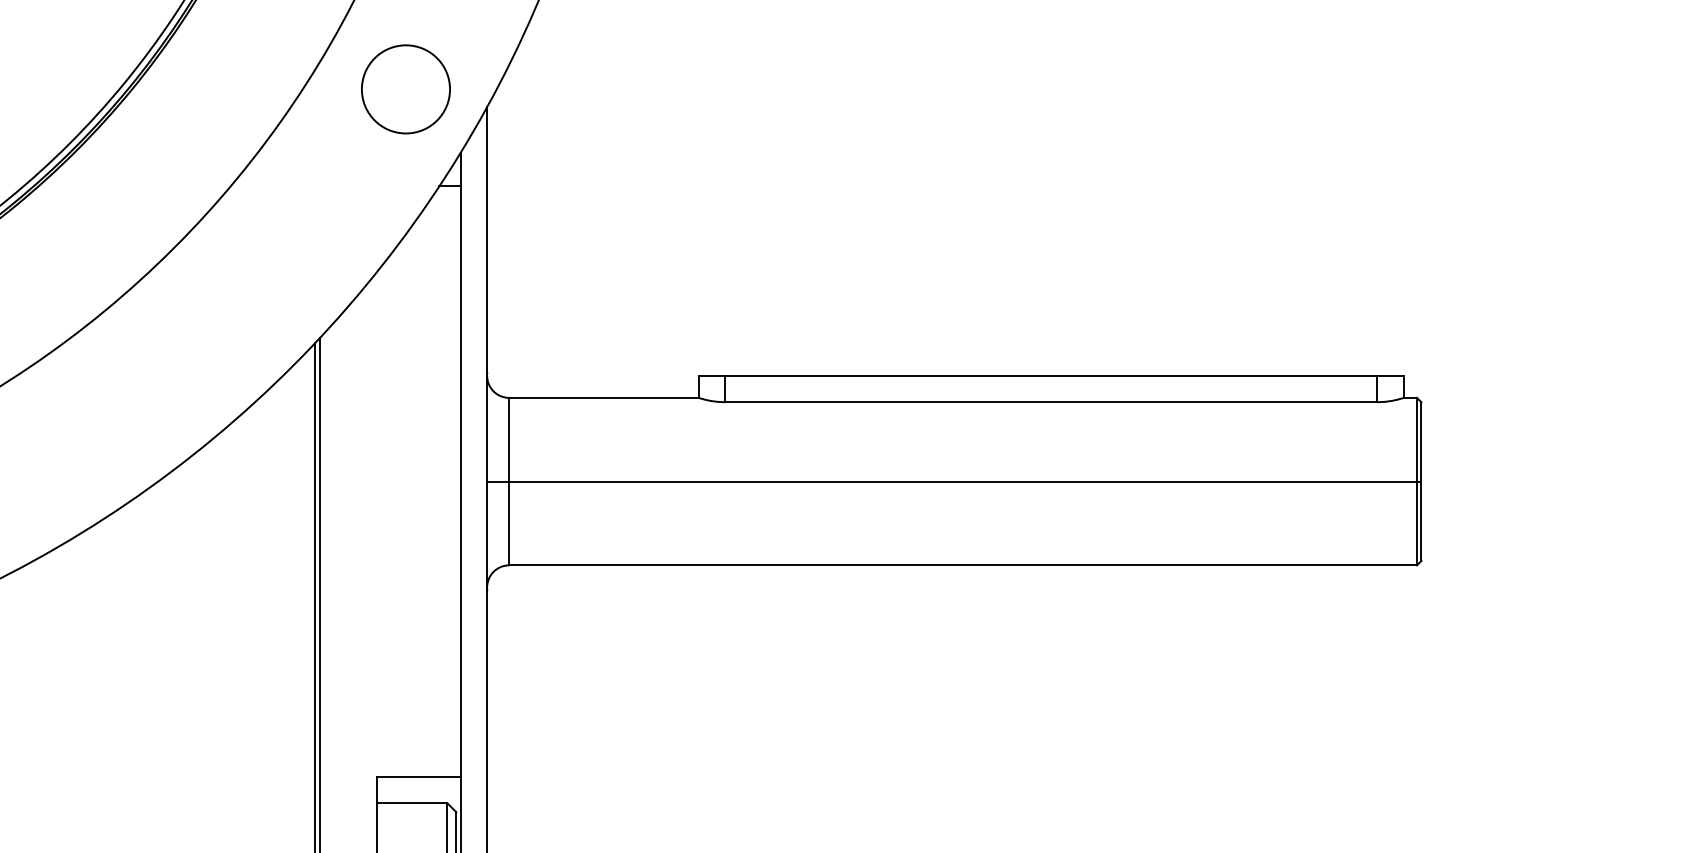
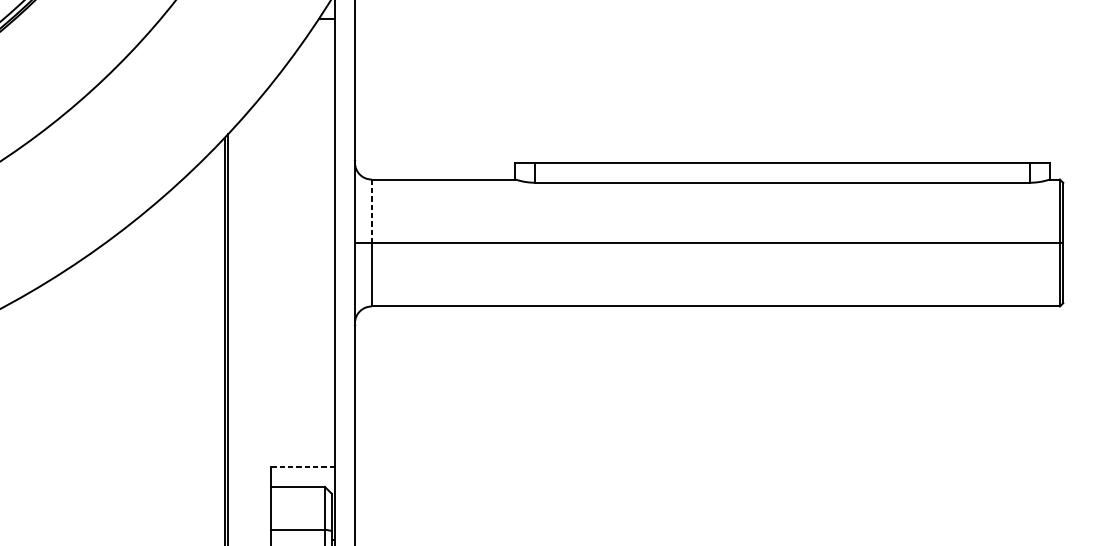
line: (509, 439) -> (371, 211), solid -> dashed
line: (418, 776) -> (302, 466), solid -> dashed

